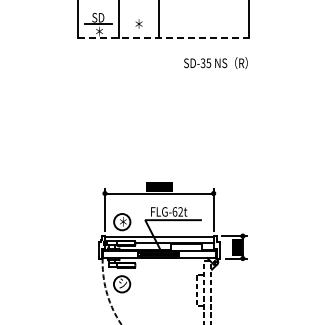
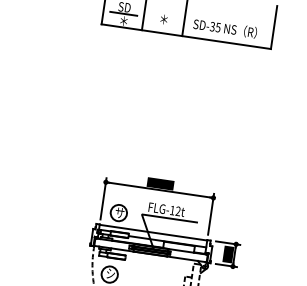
line: (163, 37) -> (186, 36), dashed -> solid
text: (215, 62) -> (224, 27), moved
text: (174, 211) -> (172, 210), FLG-62t -> FLG-12t
text: (122, 221) -> (119, 212), ＊ -> サ

